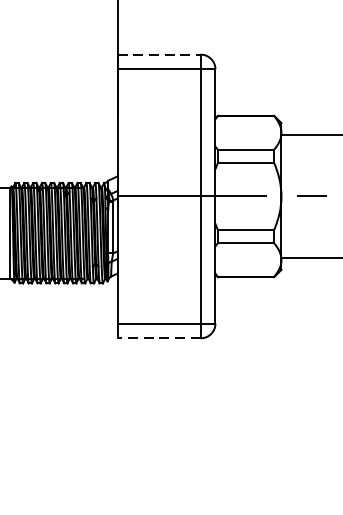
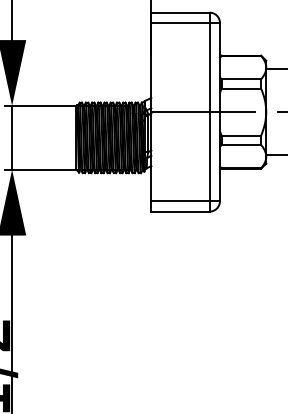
line: (160, 54) -> (181, 12), dashed -> solid
line: (159, 338) -> (180, 211), dashed -> solid

